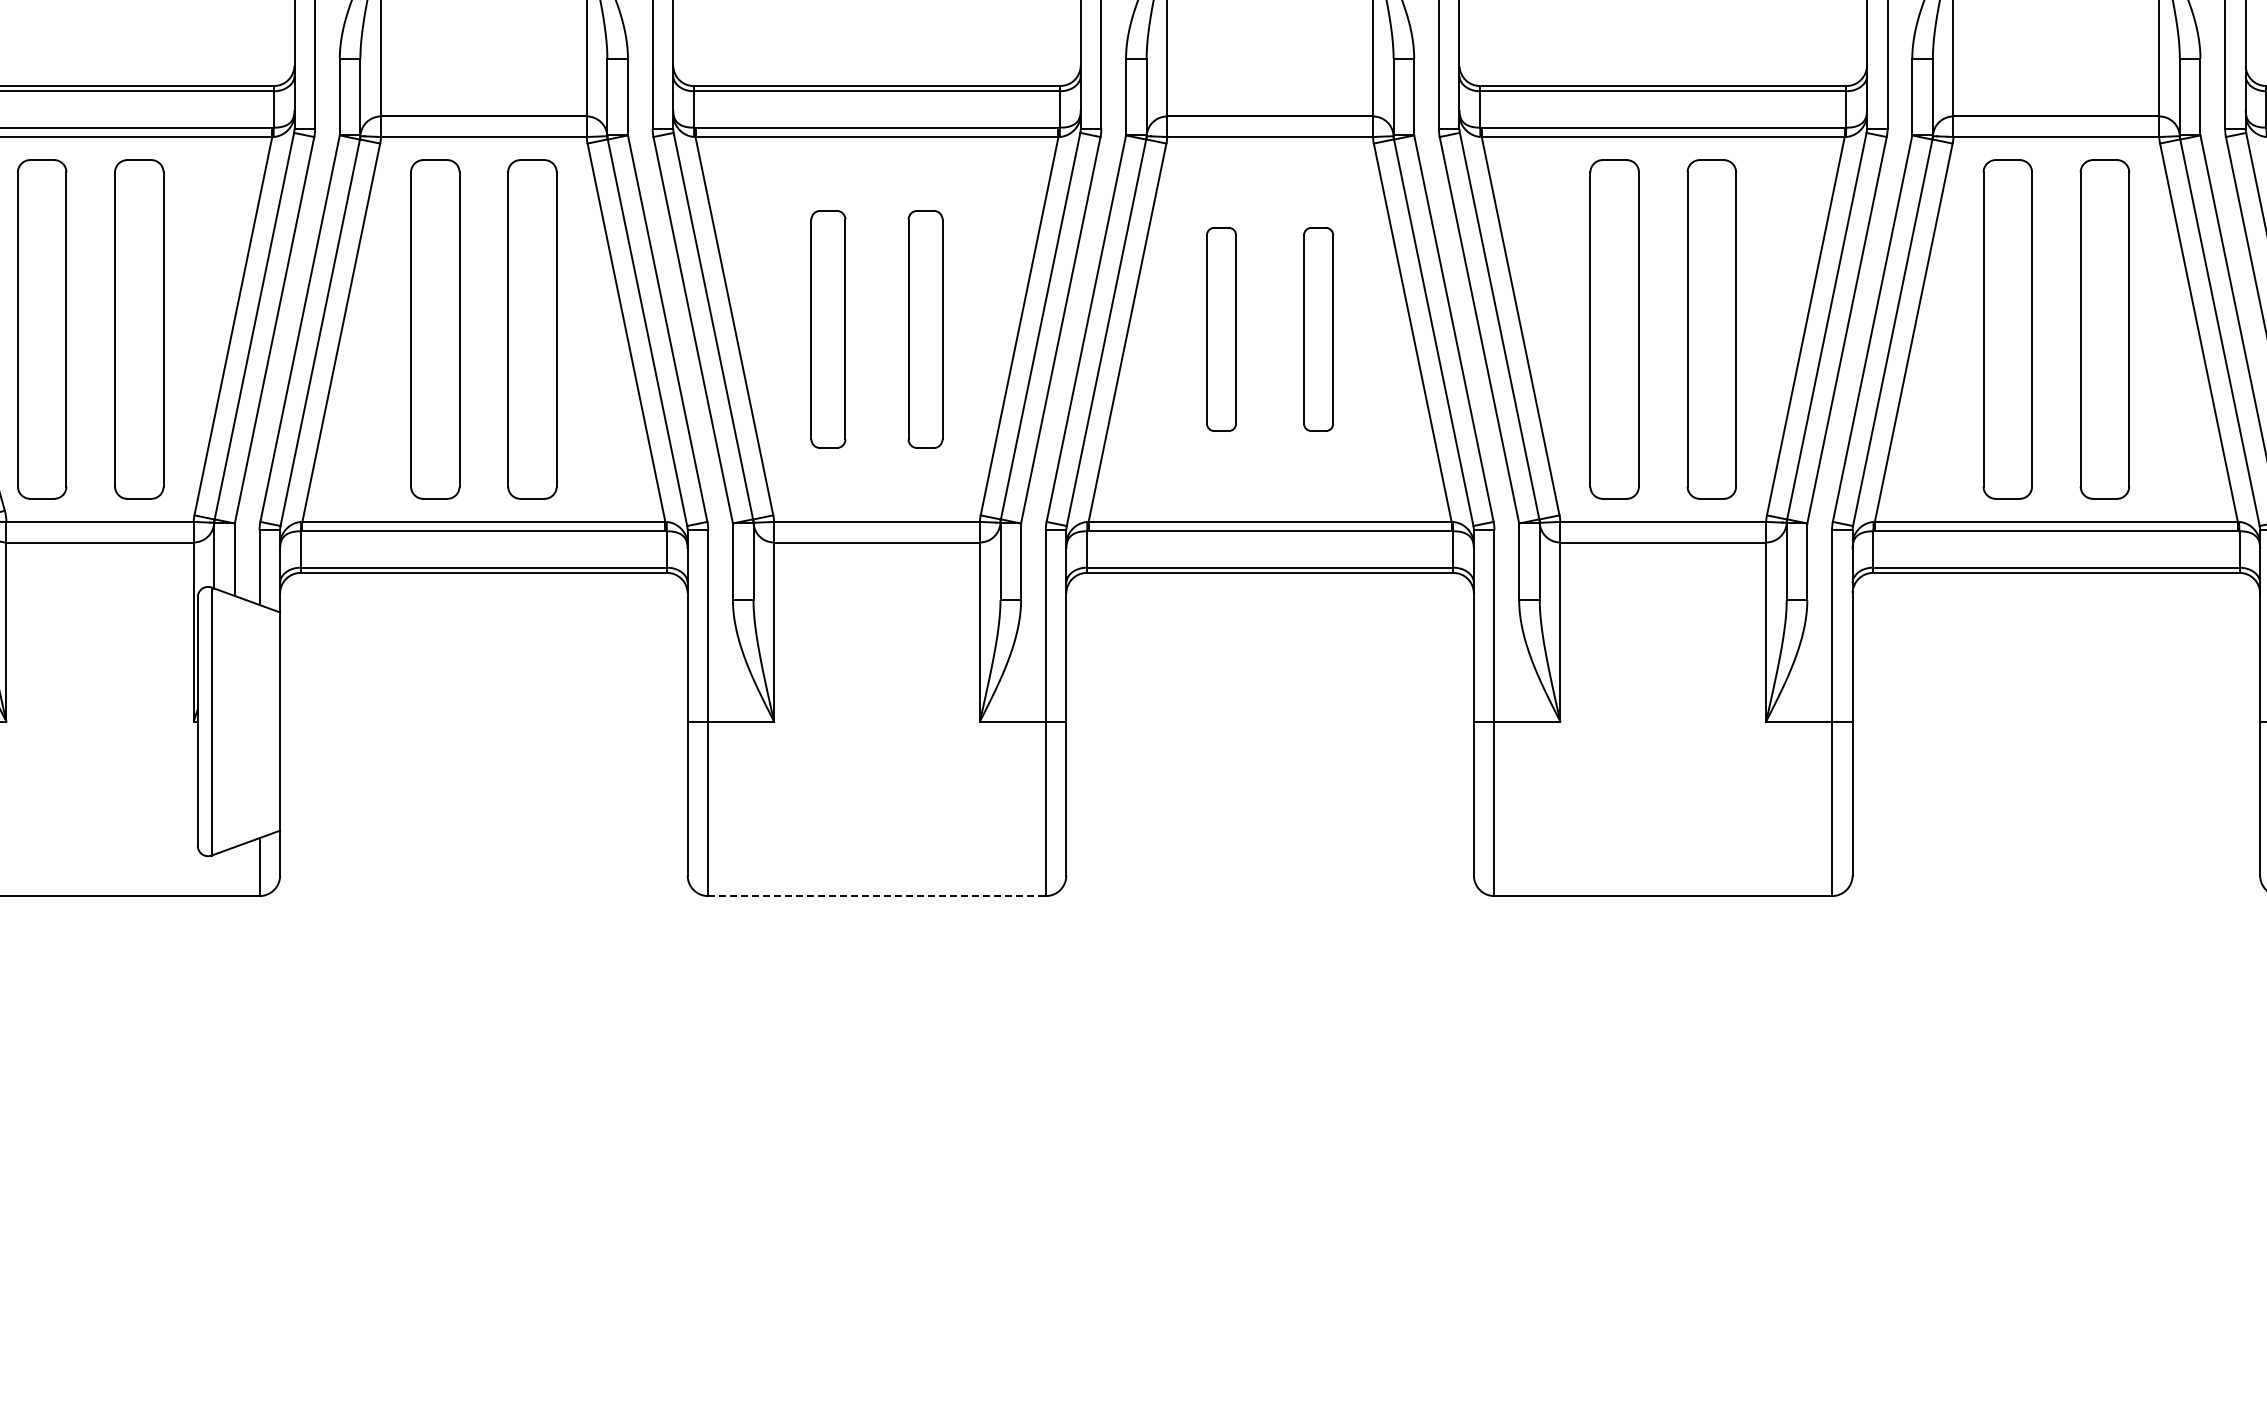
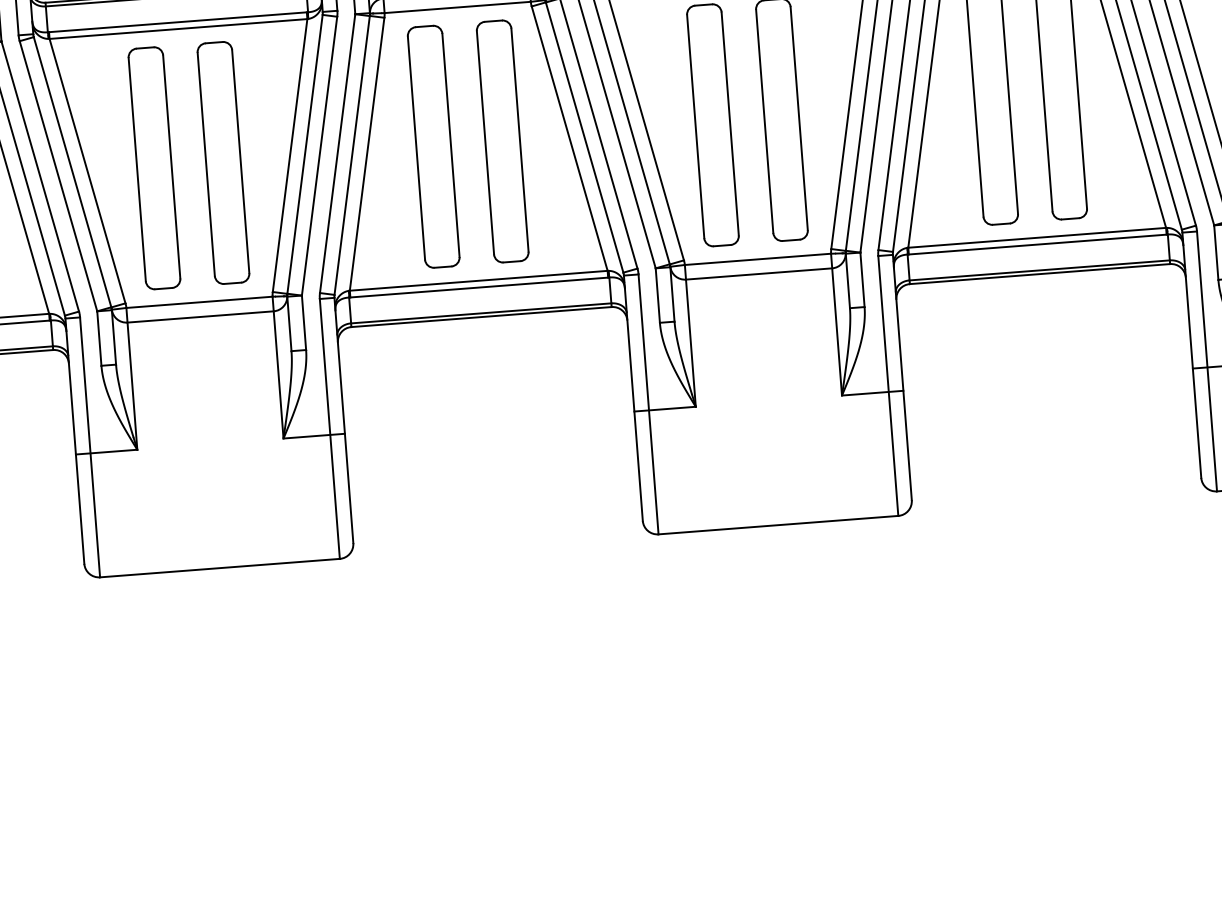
part: (828, 329) -> (154, 168), size x1.43
part: (925, 329) -> (223, 163), size x1.43
part: (1221, 329) -> (433, 146), size x1.67
part: (1318, 329) -> (502, 141), size x1.67
line: (877, 896) -> (220, 568), dashed -> solid

